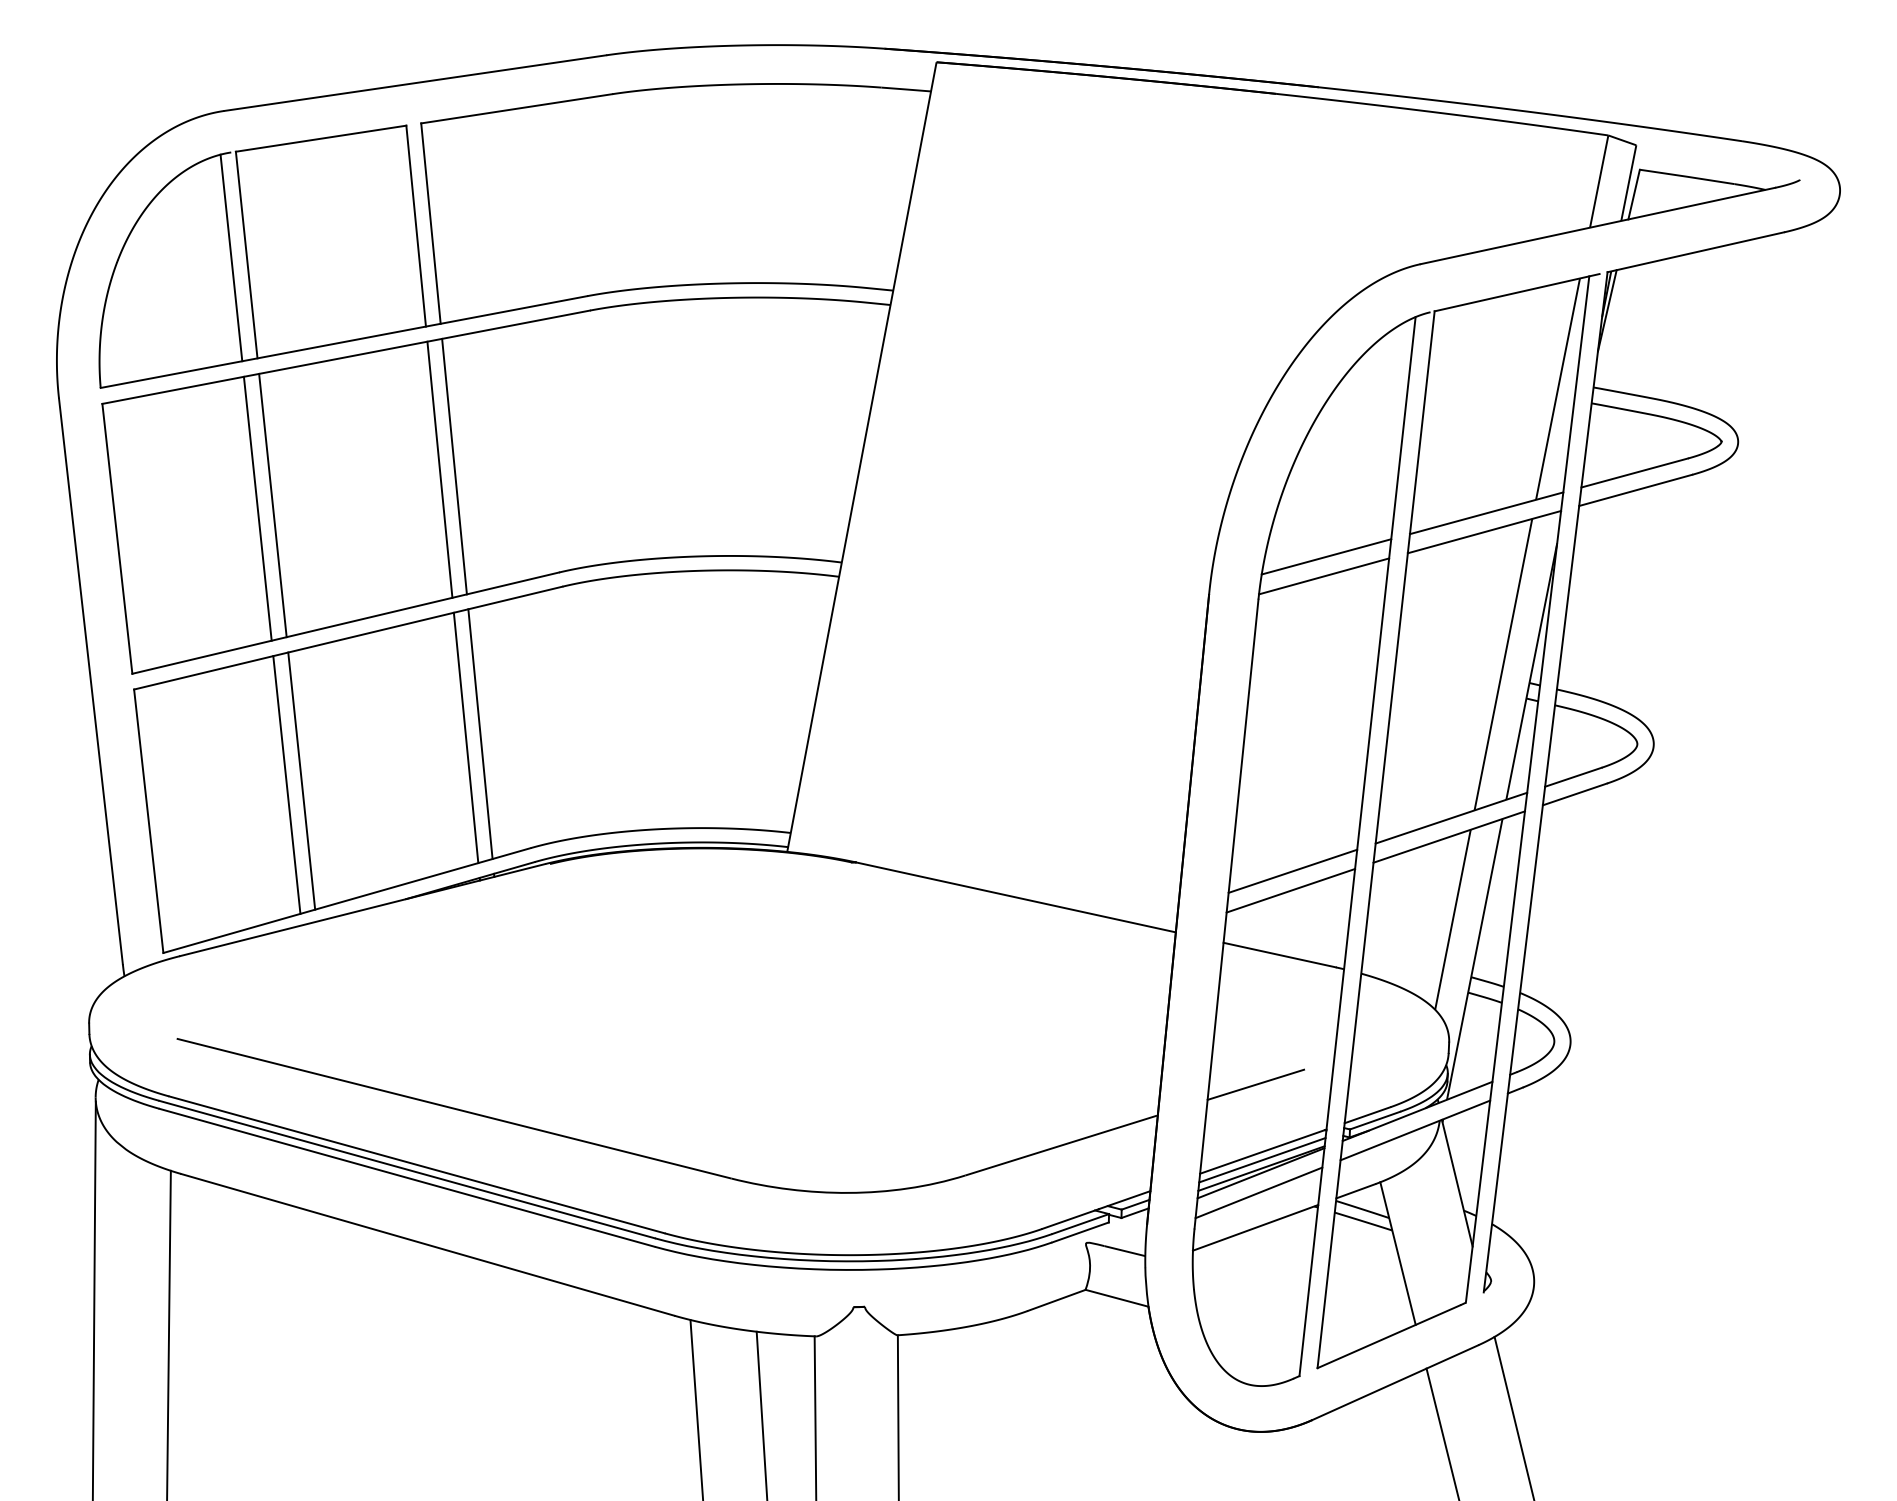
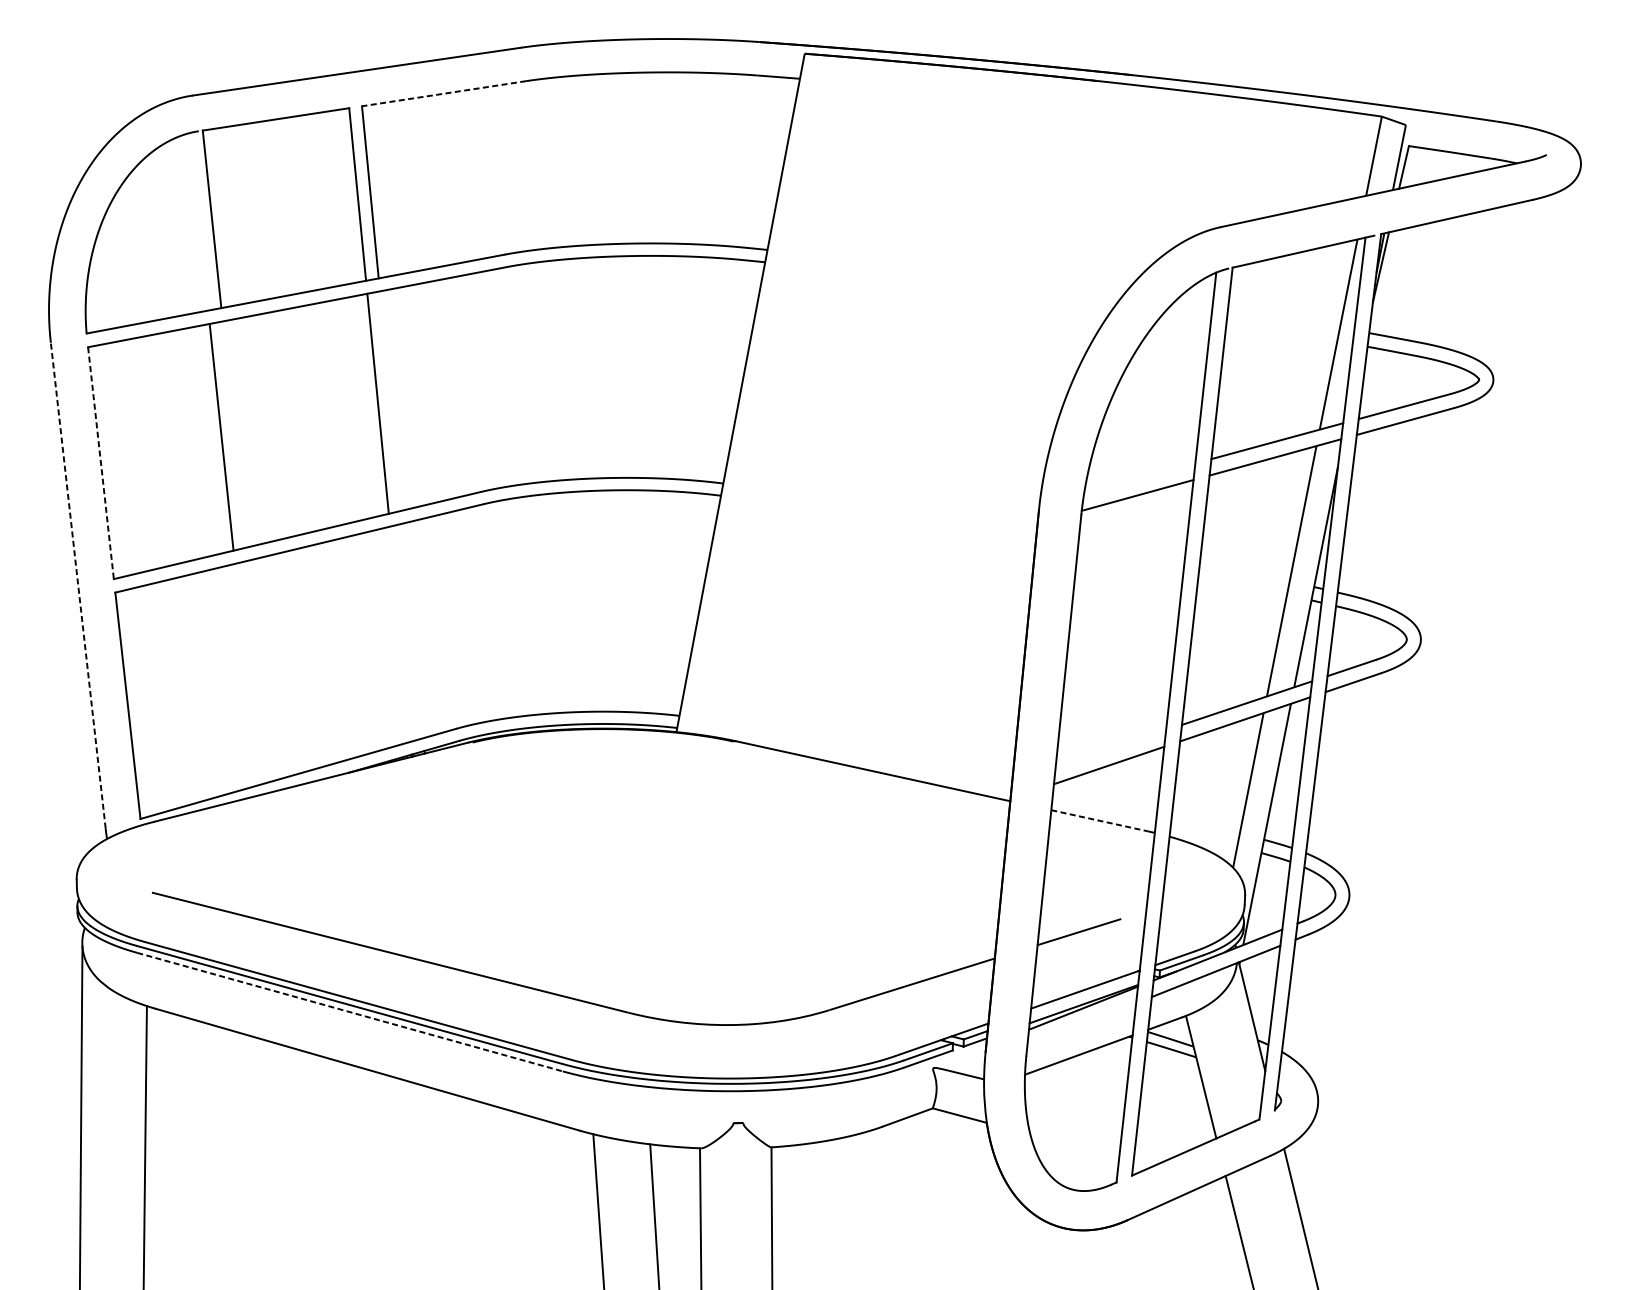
line: (516, 108) -> (443, 93), solid -> dashed
line: (231, 257) -> (199, 221), removed
line: (454, 466) -> (390, 401), removed
line: (272, 505) -> (234, 434), removed
line: (117, 538) -> (101, 462), solid -> dashed
line: (1326, 556) -> (1139, 478), removed
line: (90, 681) -> (77, 585), solid -> dashed
line: (480, 734) -> (412, 631), removed
line: (465, 737) -> (400, 633), removed
line: (301, 780) -> (259, 670), removed
line: (286, 784) -> (246, 674), removed
line: (1292, 870) -> (1110, 748), removed
line: (1280, 955) -> (1100, 821), solid -> dashed
line: (1262, 1160) -> (1084, 997), removed
line: (407, 1177) -> (350, 1011), solid -> dashed
line: (1258, 1192) -> (1081, 1024), removed

